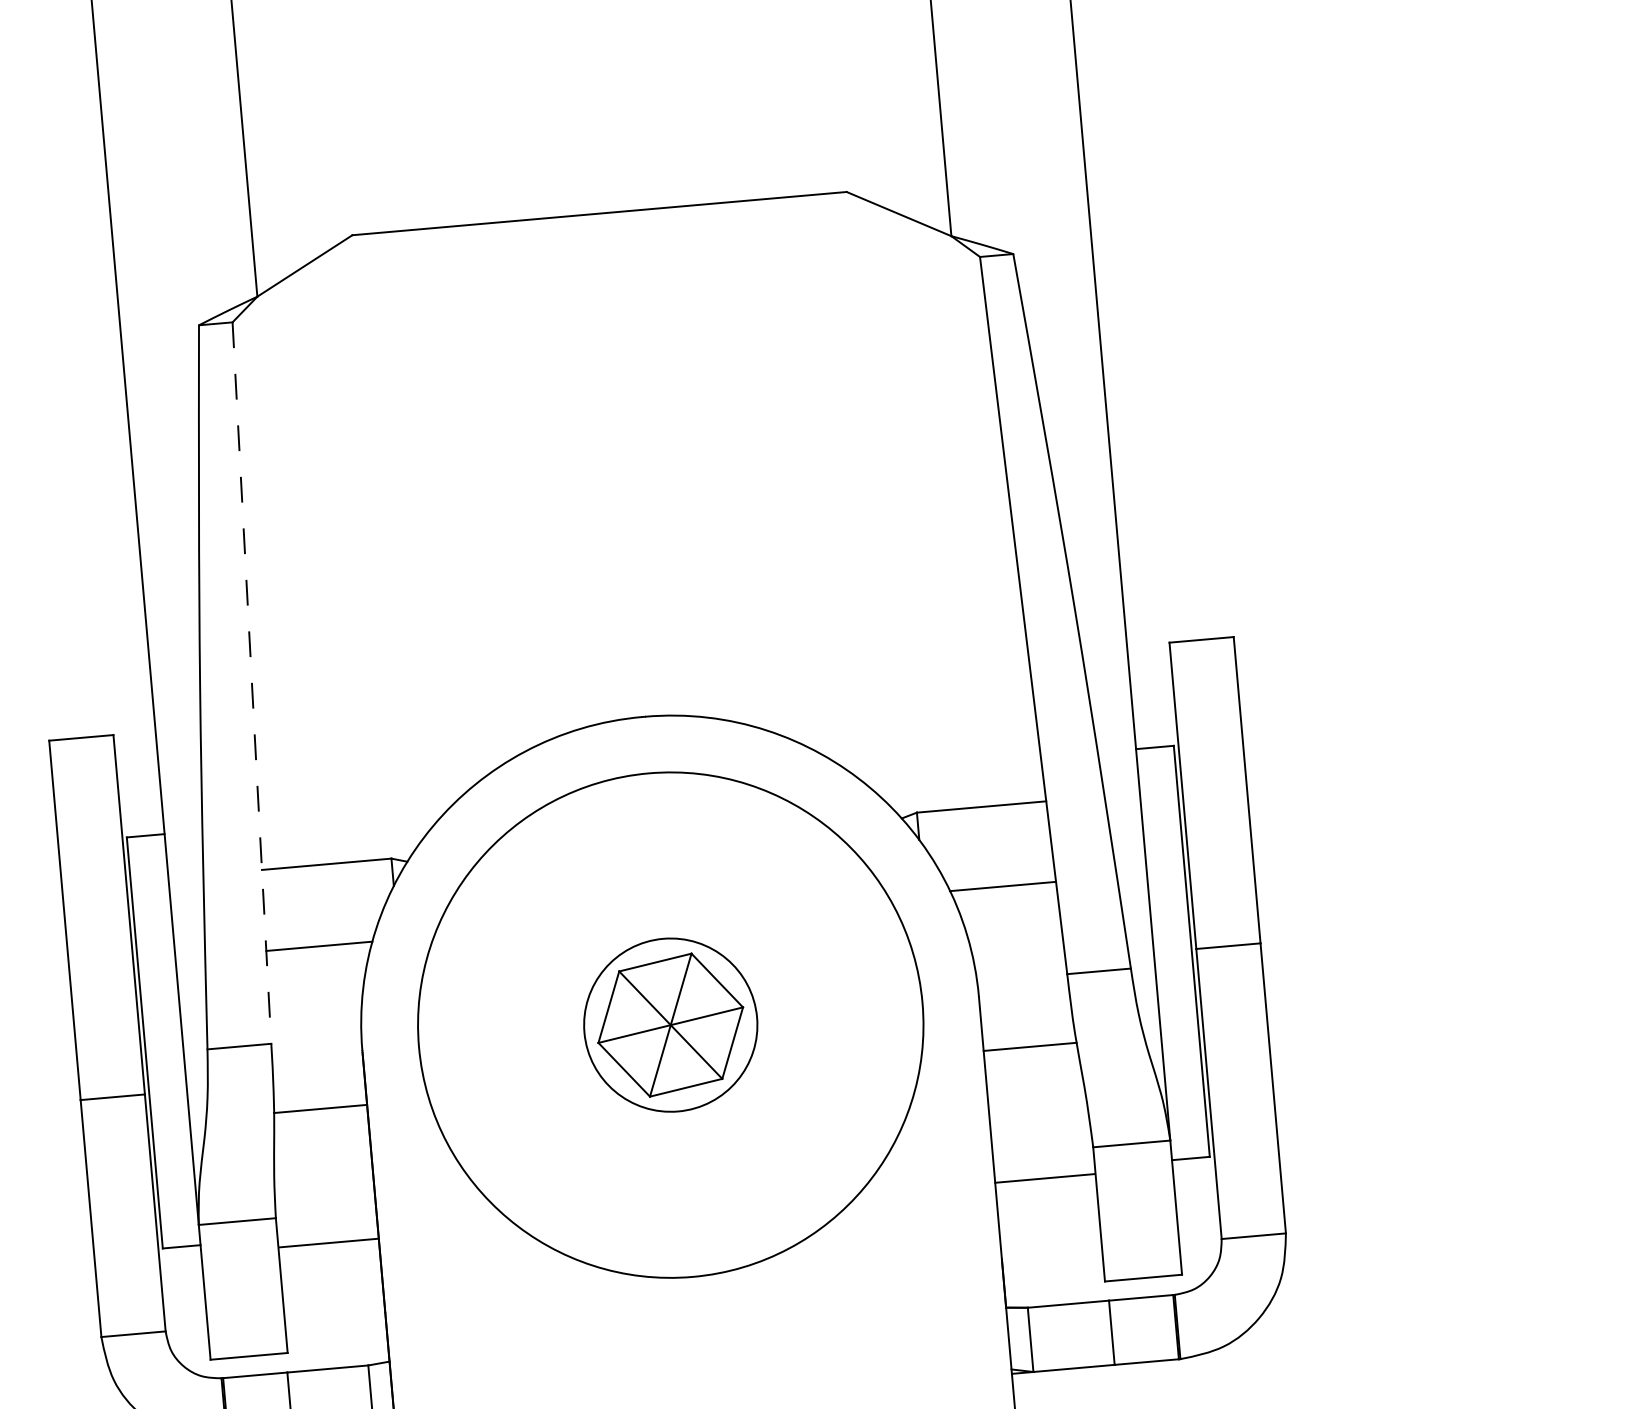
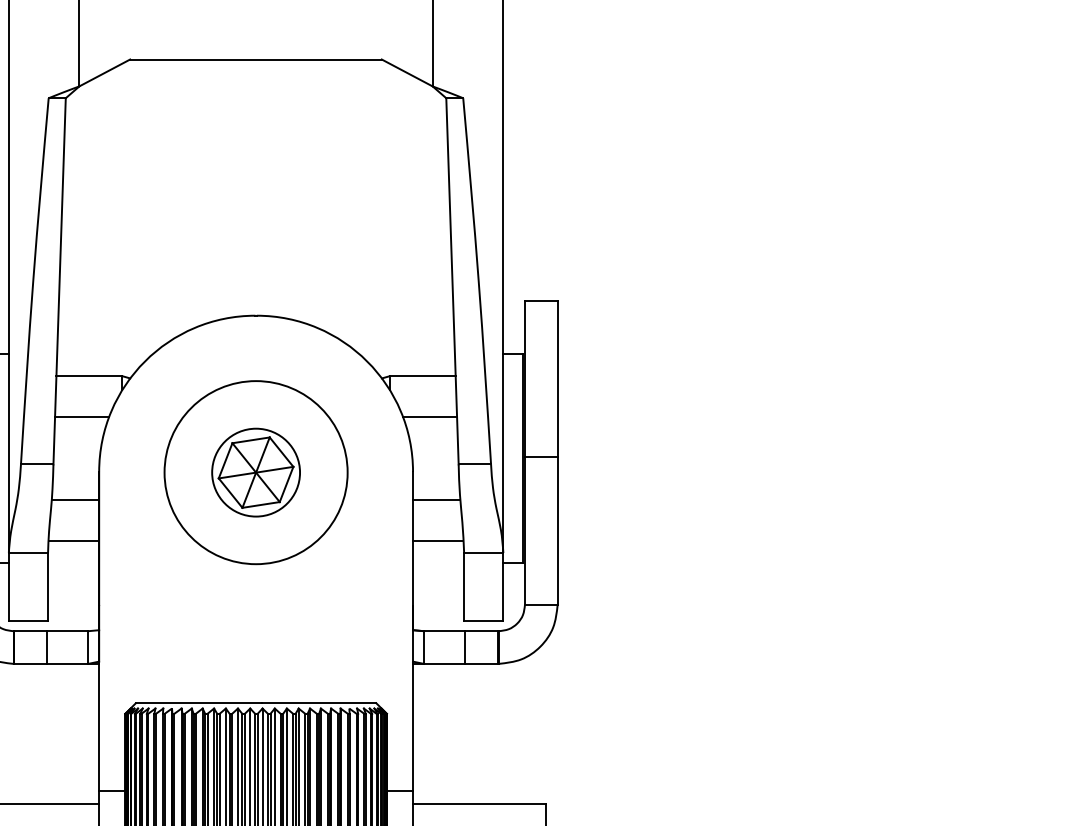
line: (251, 683) -> (59, 281), dashed -> solid
circle: (669, 1024) -> (255, 472), size x0.71
line: (1045, 1178) -> (438, 540), moved
line: (328, 1242) -> (73, 540), moved

